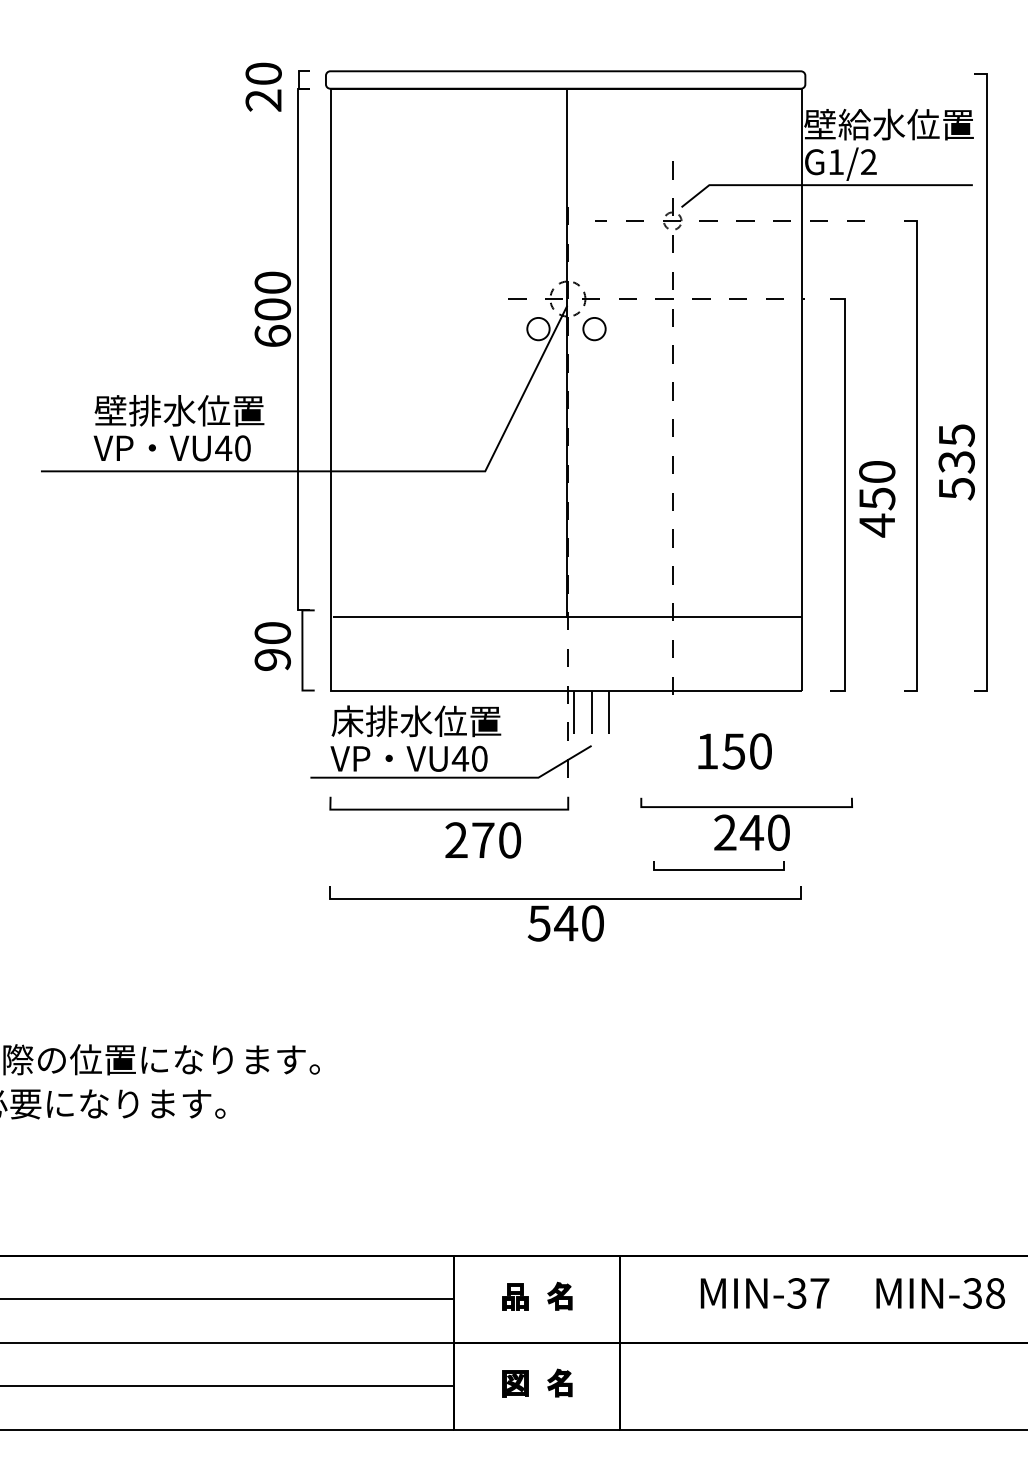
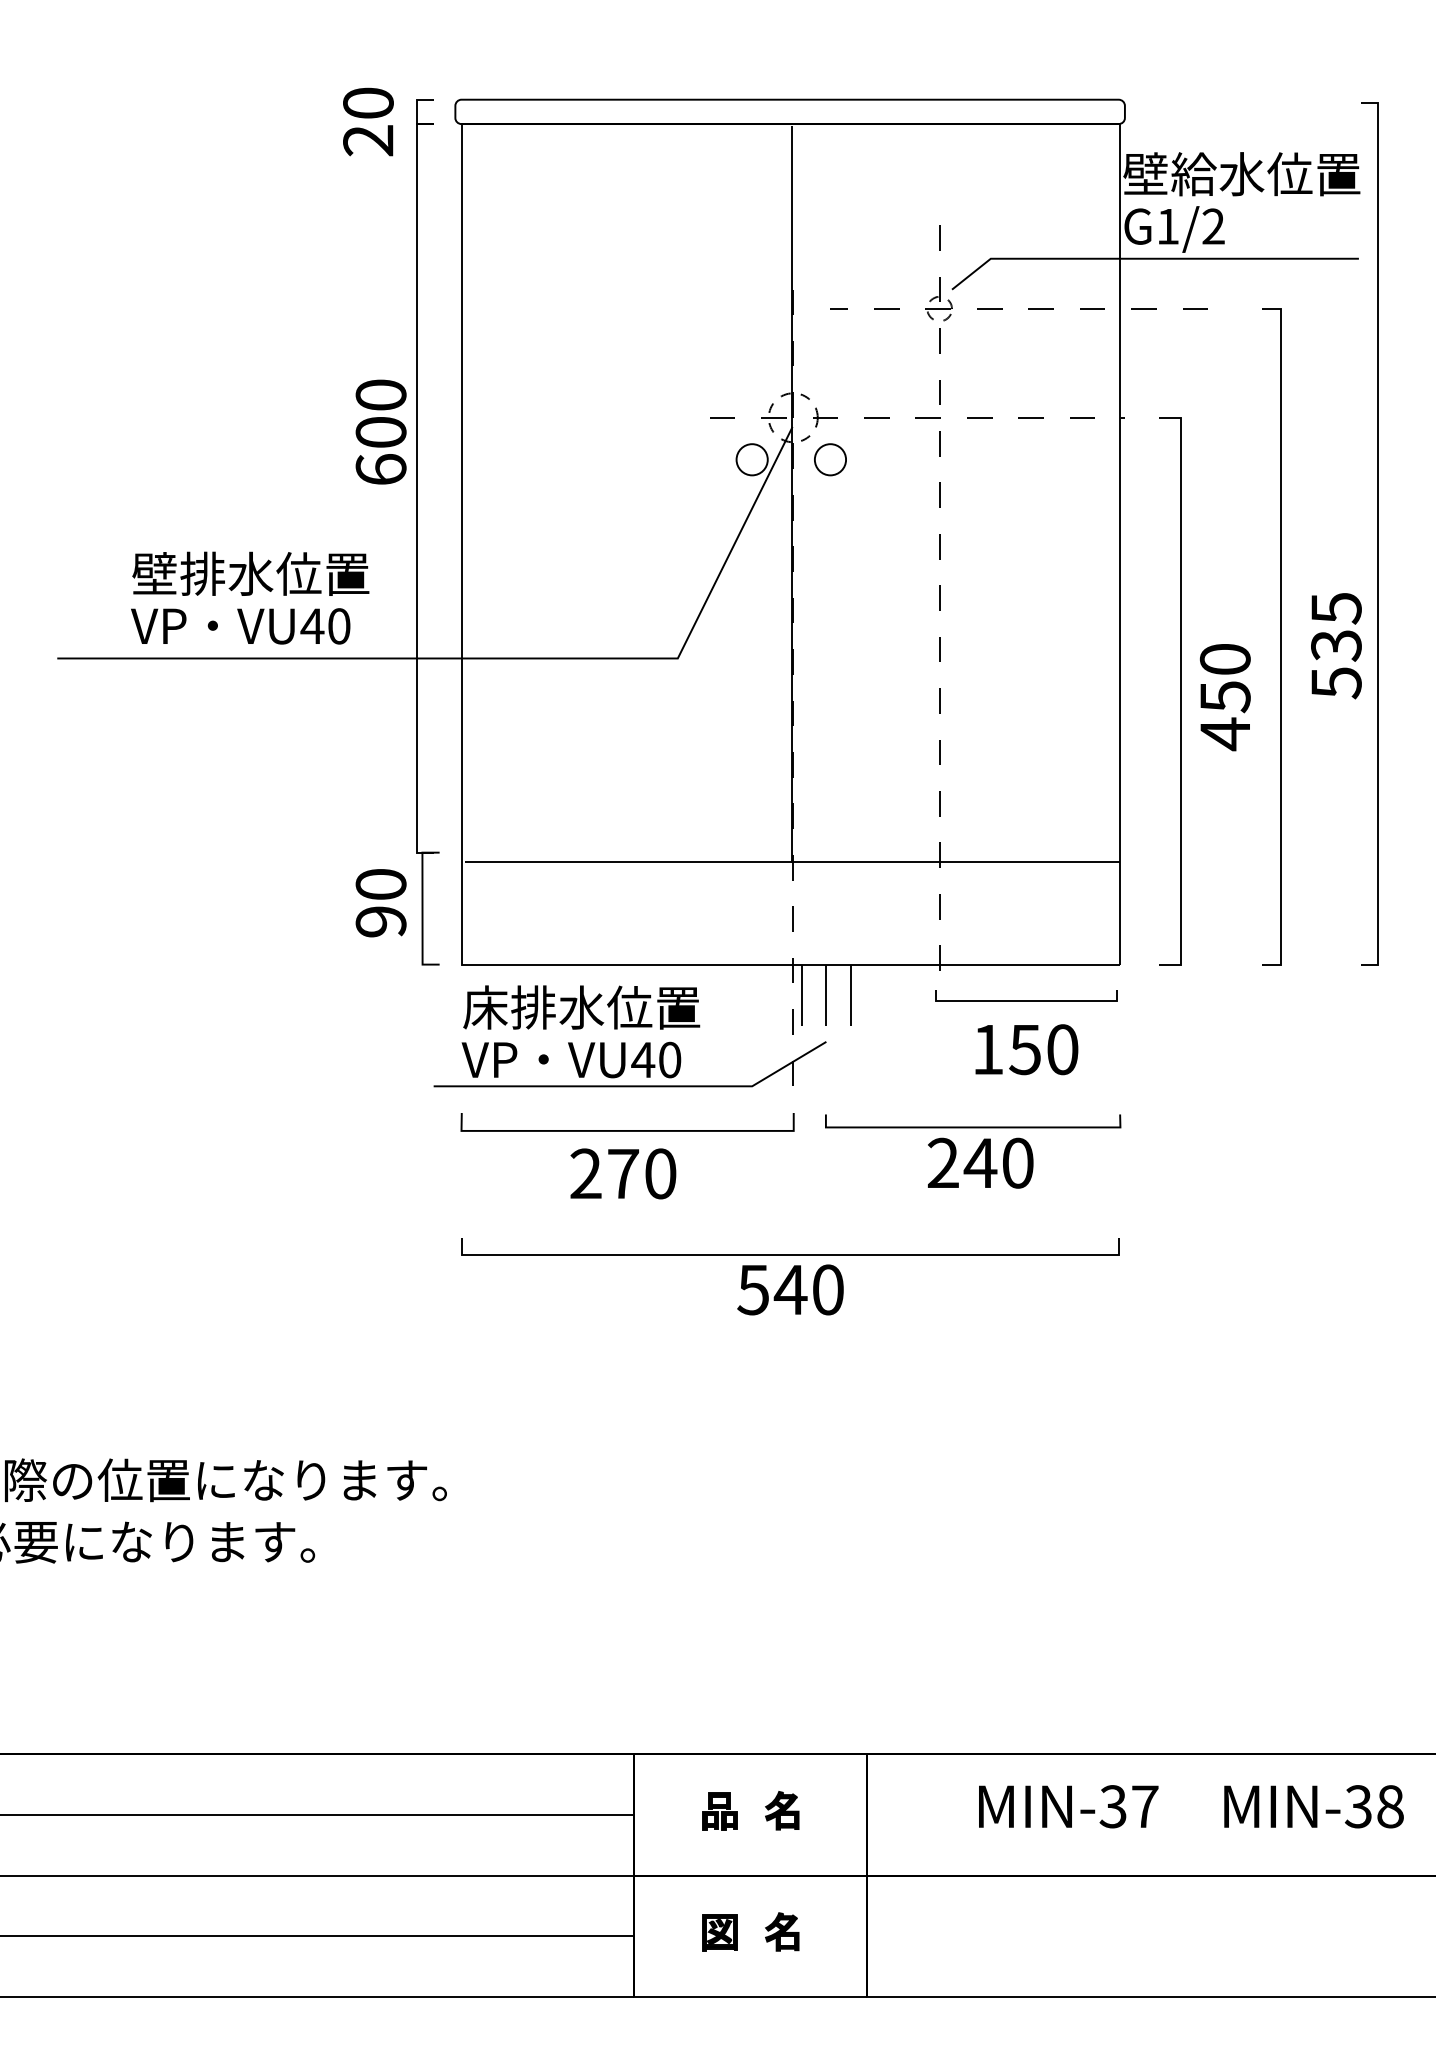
part: (746, 823) -> (972, 1150), moved
text: (483, 840) -> (623, 1174), moved
line: (718, 869) -> (1025, 1000), moved

